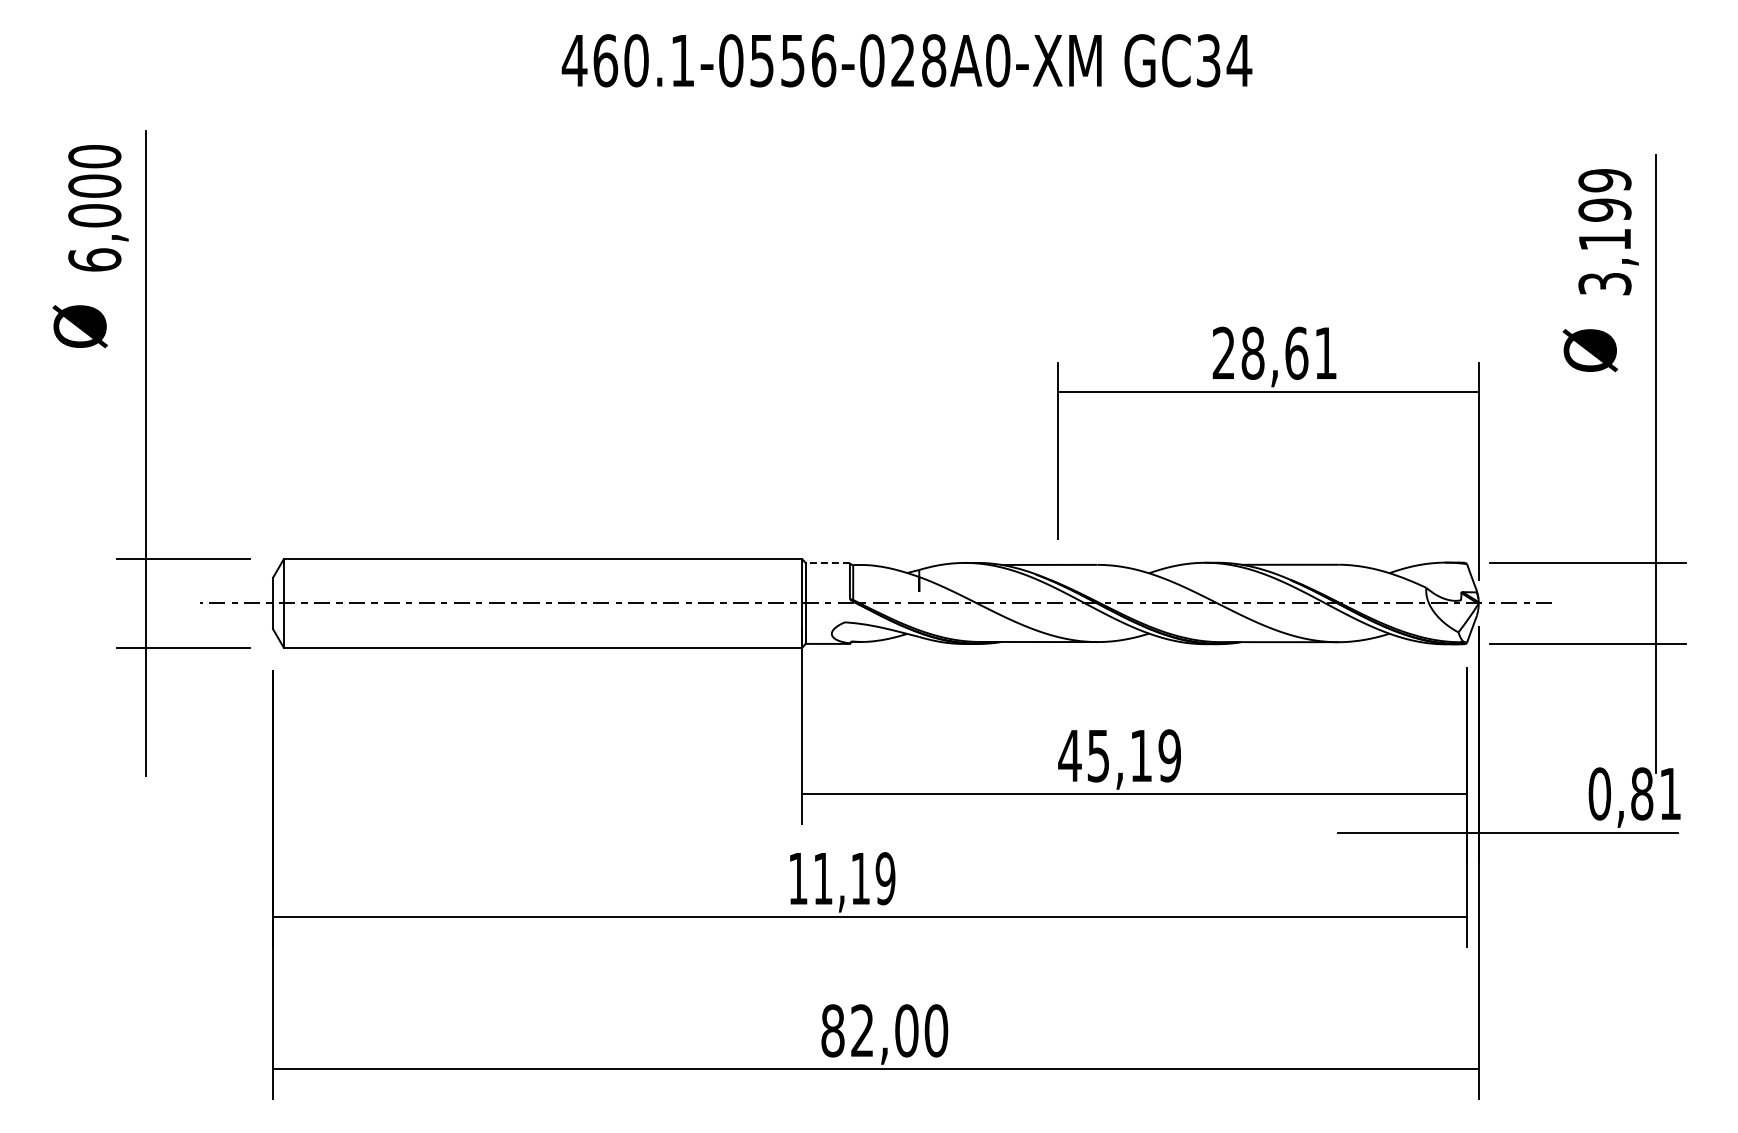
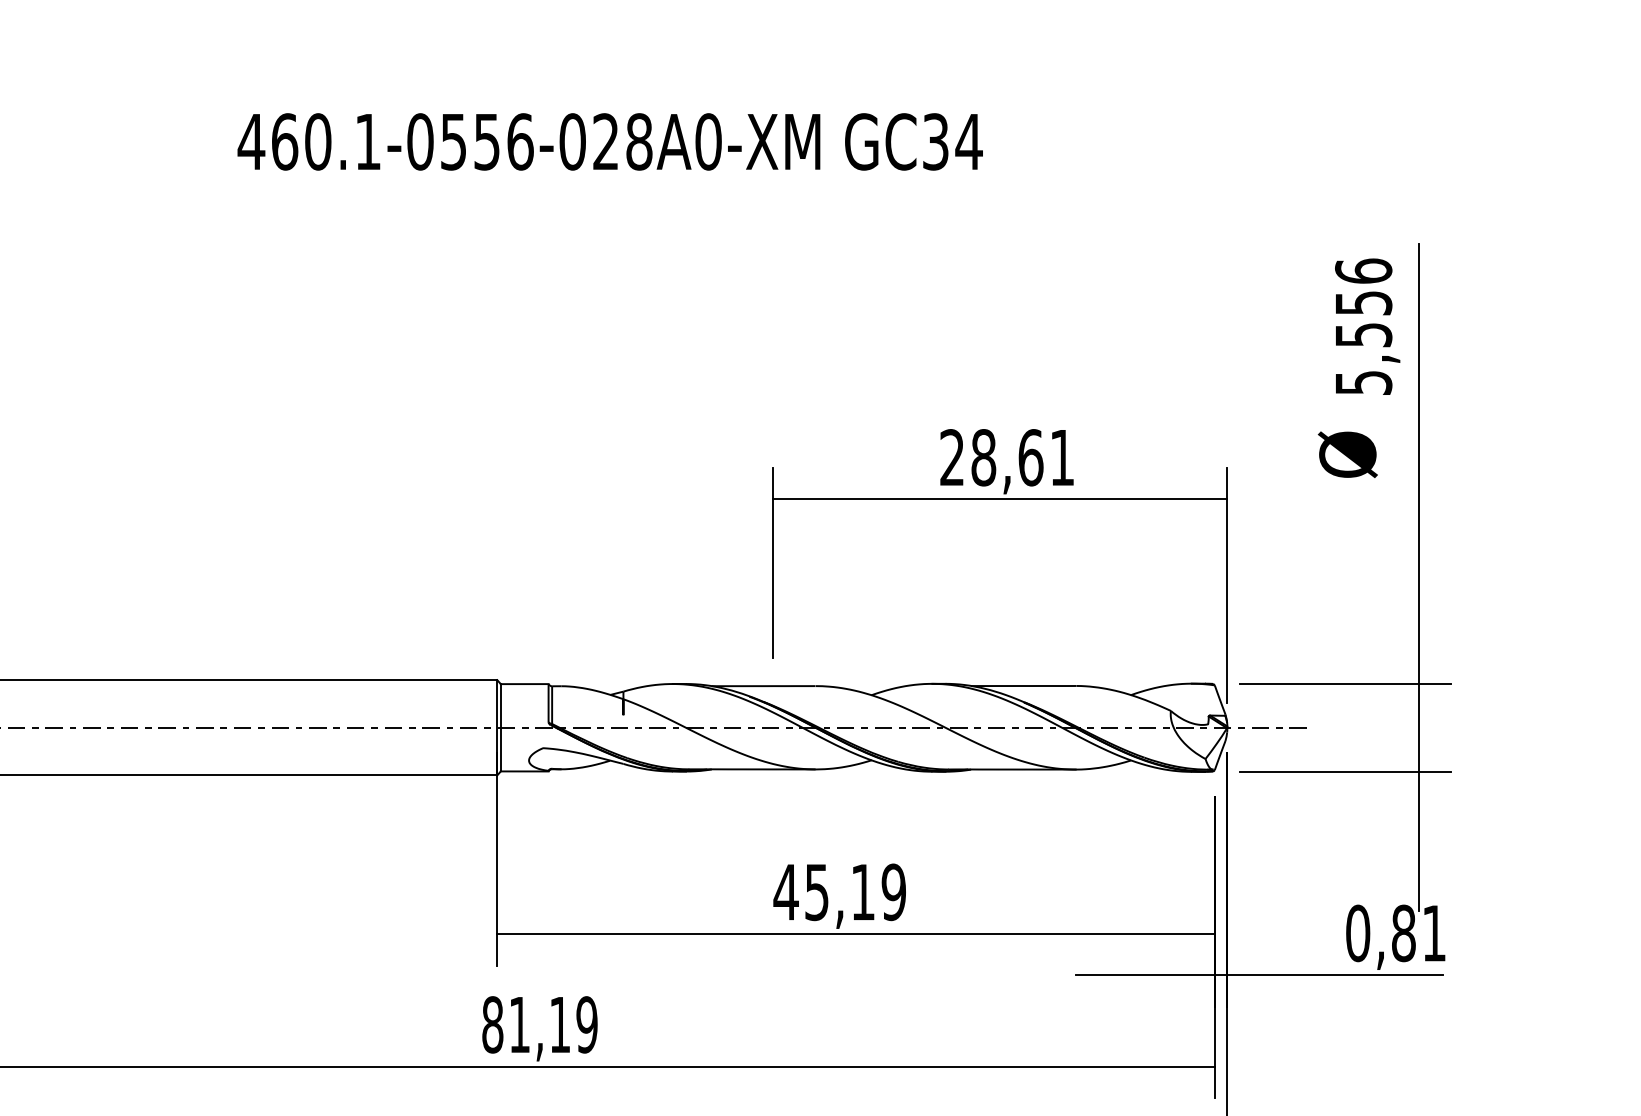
text: (1604, 231) -> (1363, 326), 3,199 -> 5,556
line: (827, 563) -> (524, 684), dashed -> solid
text: (798, 878) -> (493, 1024), 11,19 -> 81,19

